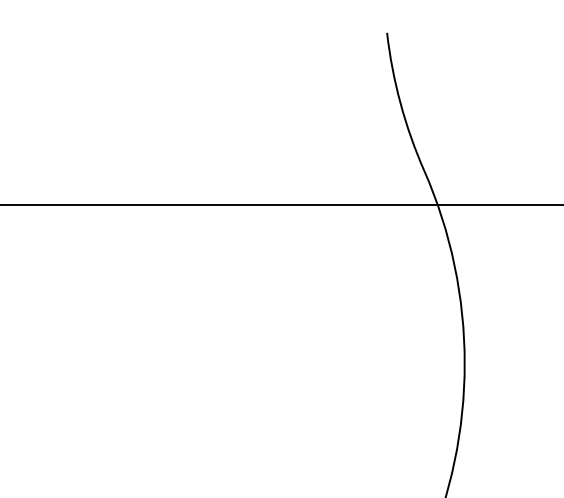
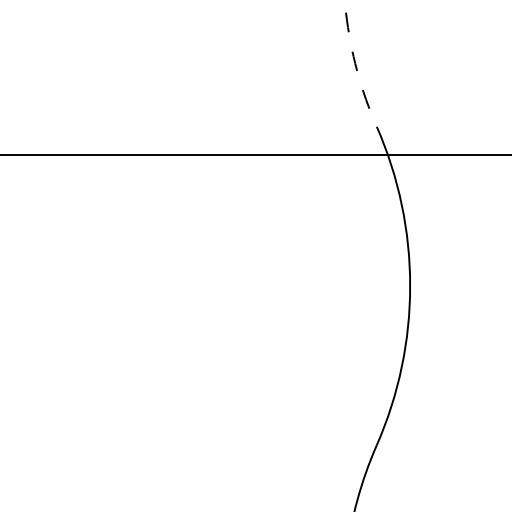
arc: (400, 102) -> (357, 70), solid -> dashed

